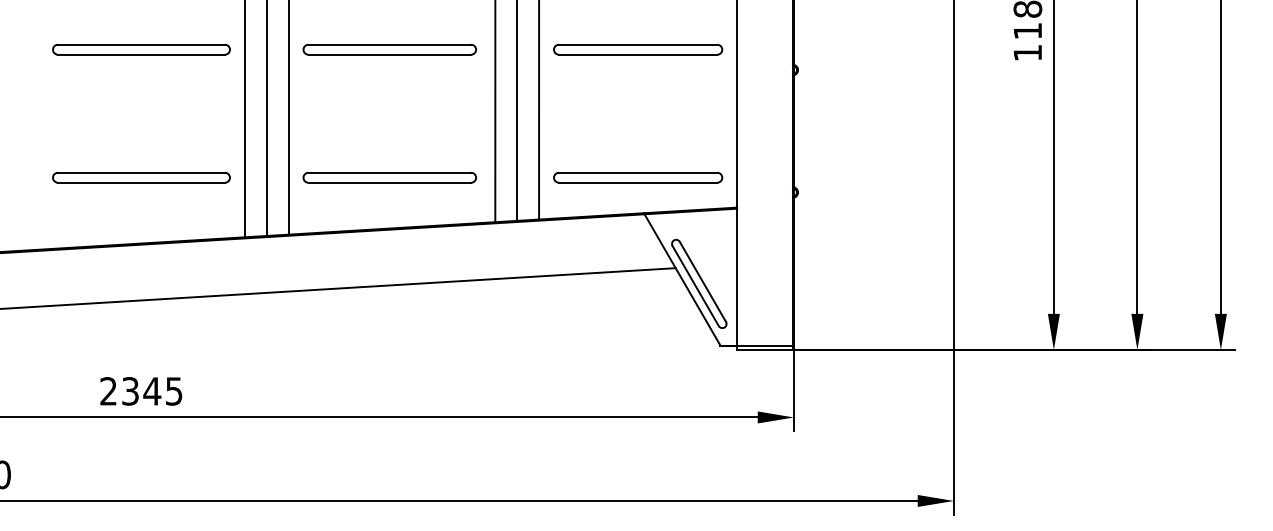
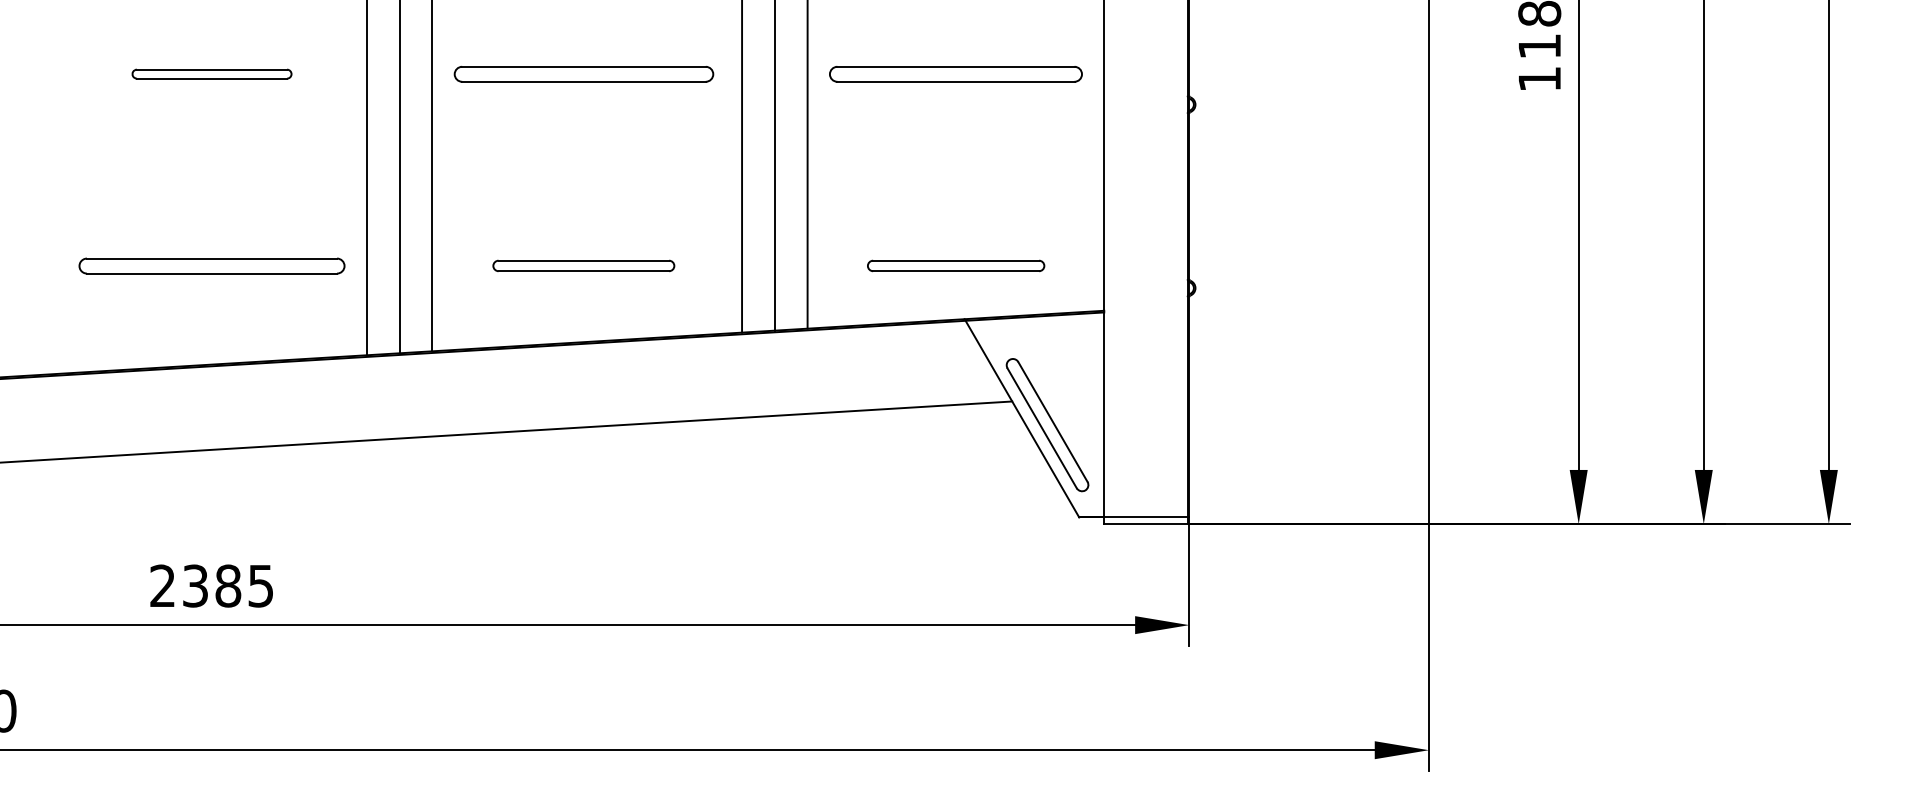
part: (141, 49) -> (212, 73), size x0.6
part: (389, 177) -> (583, 265), size x0.7
part: (638, 177) -> (956, 265), size x0.7
text: (152, 391) -> (228, 586), 2345 -> 2385

